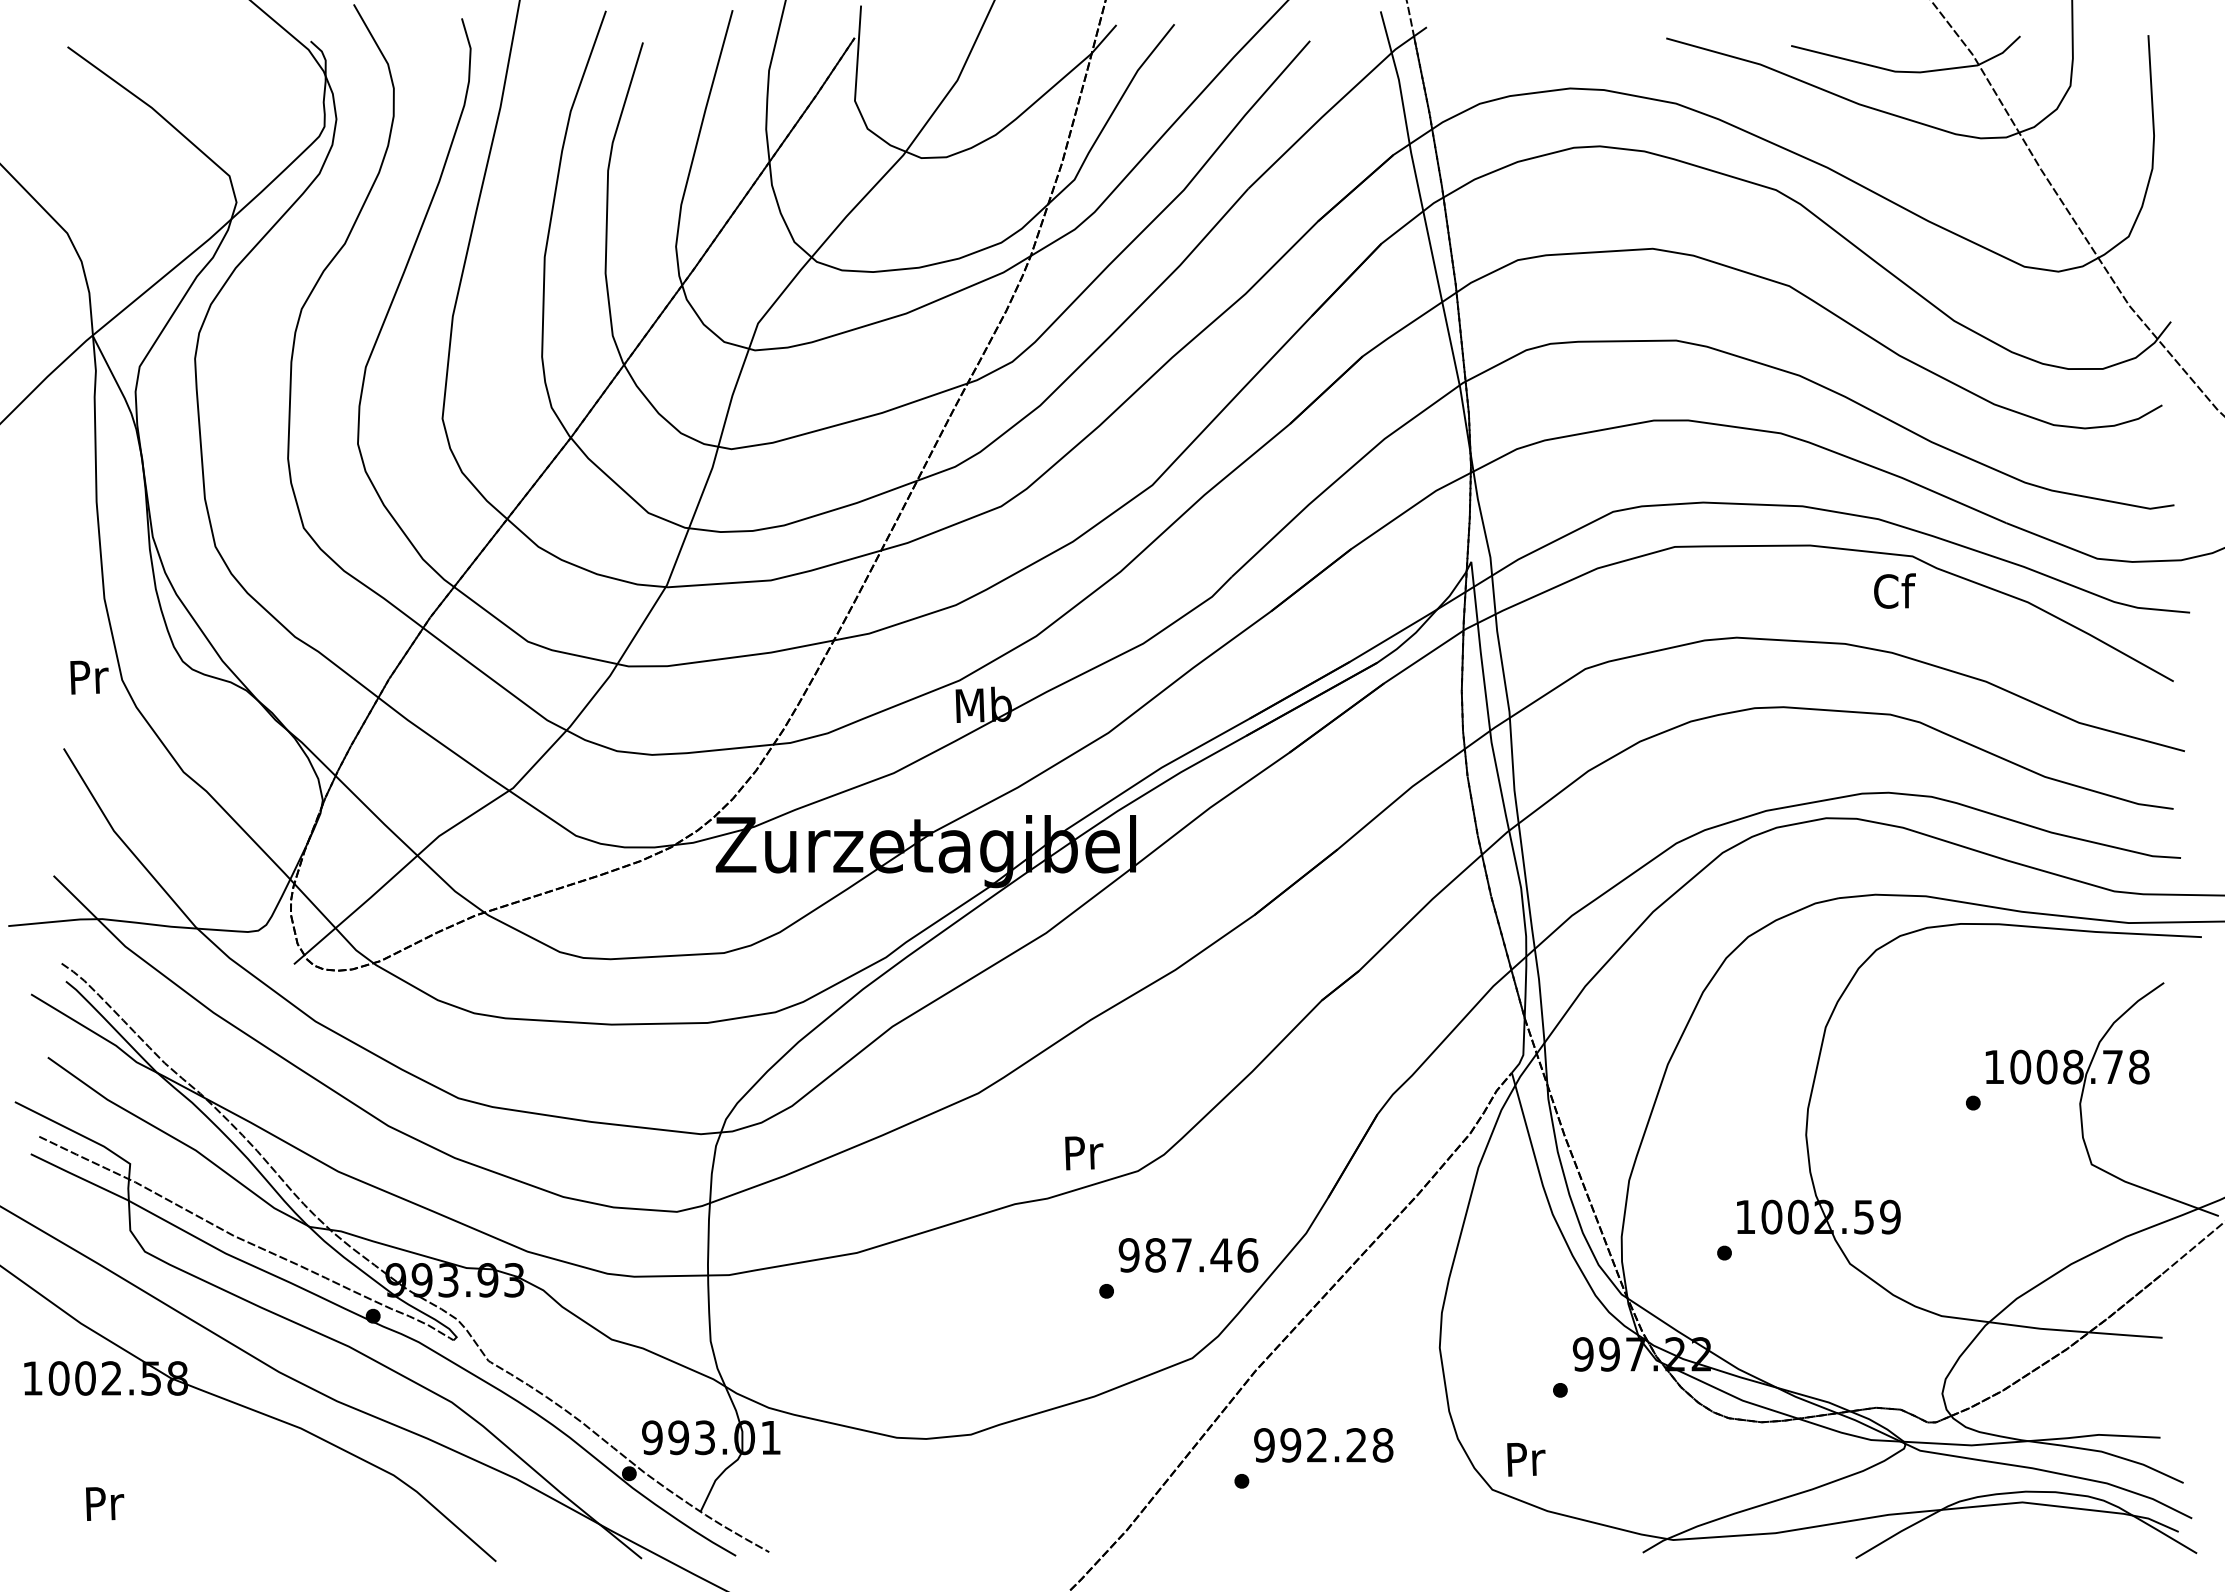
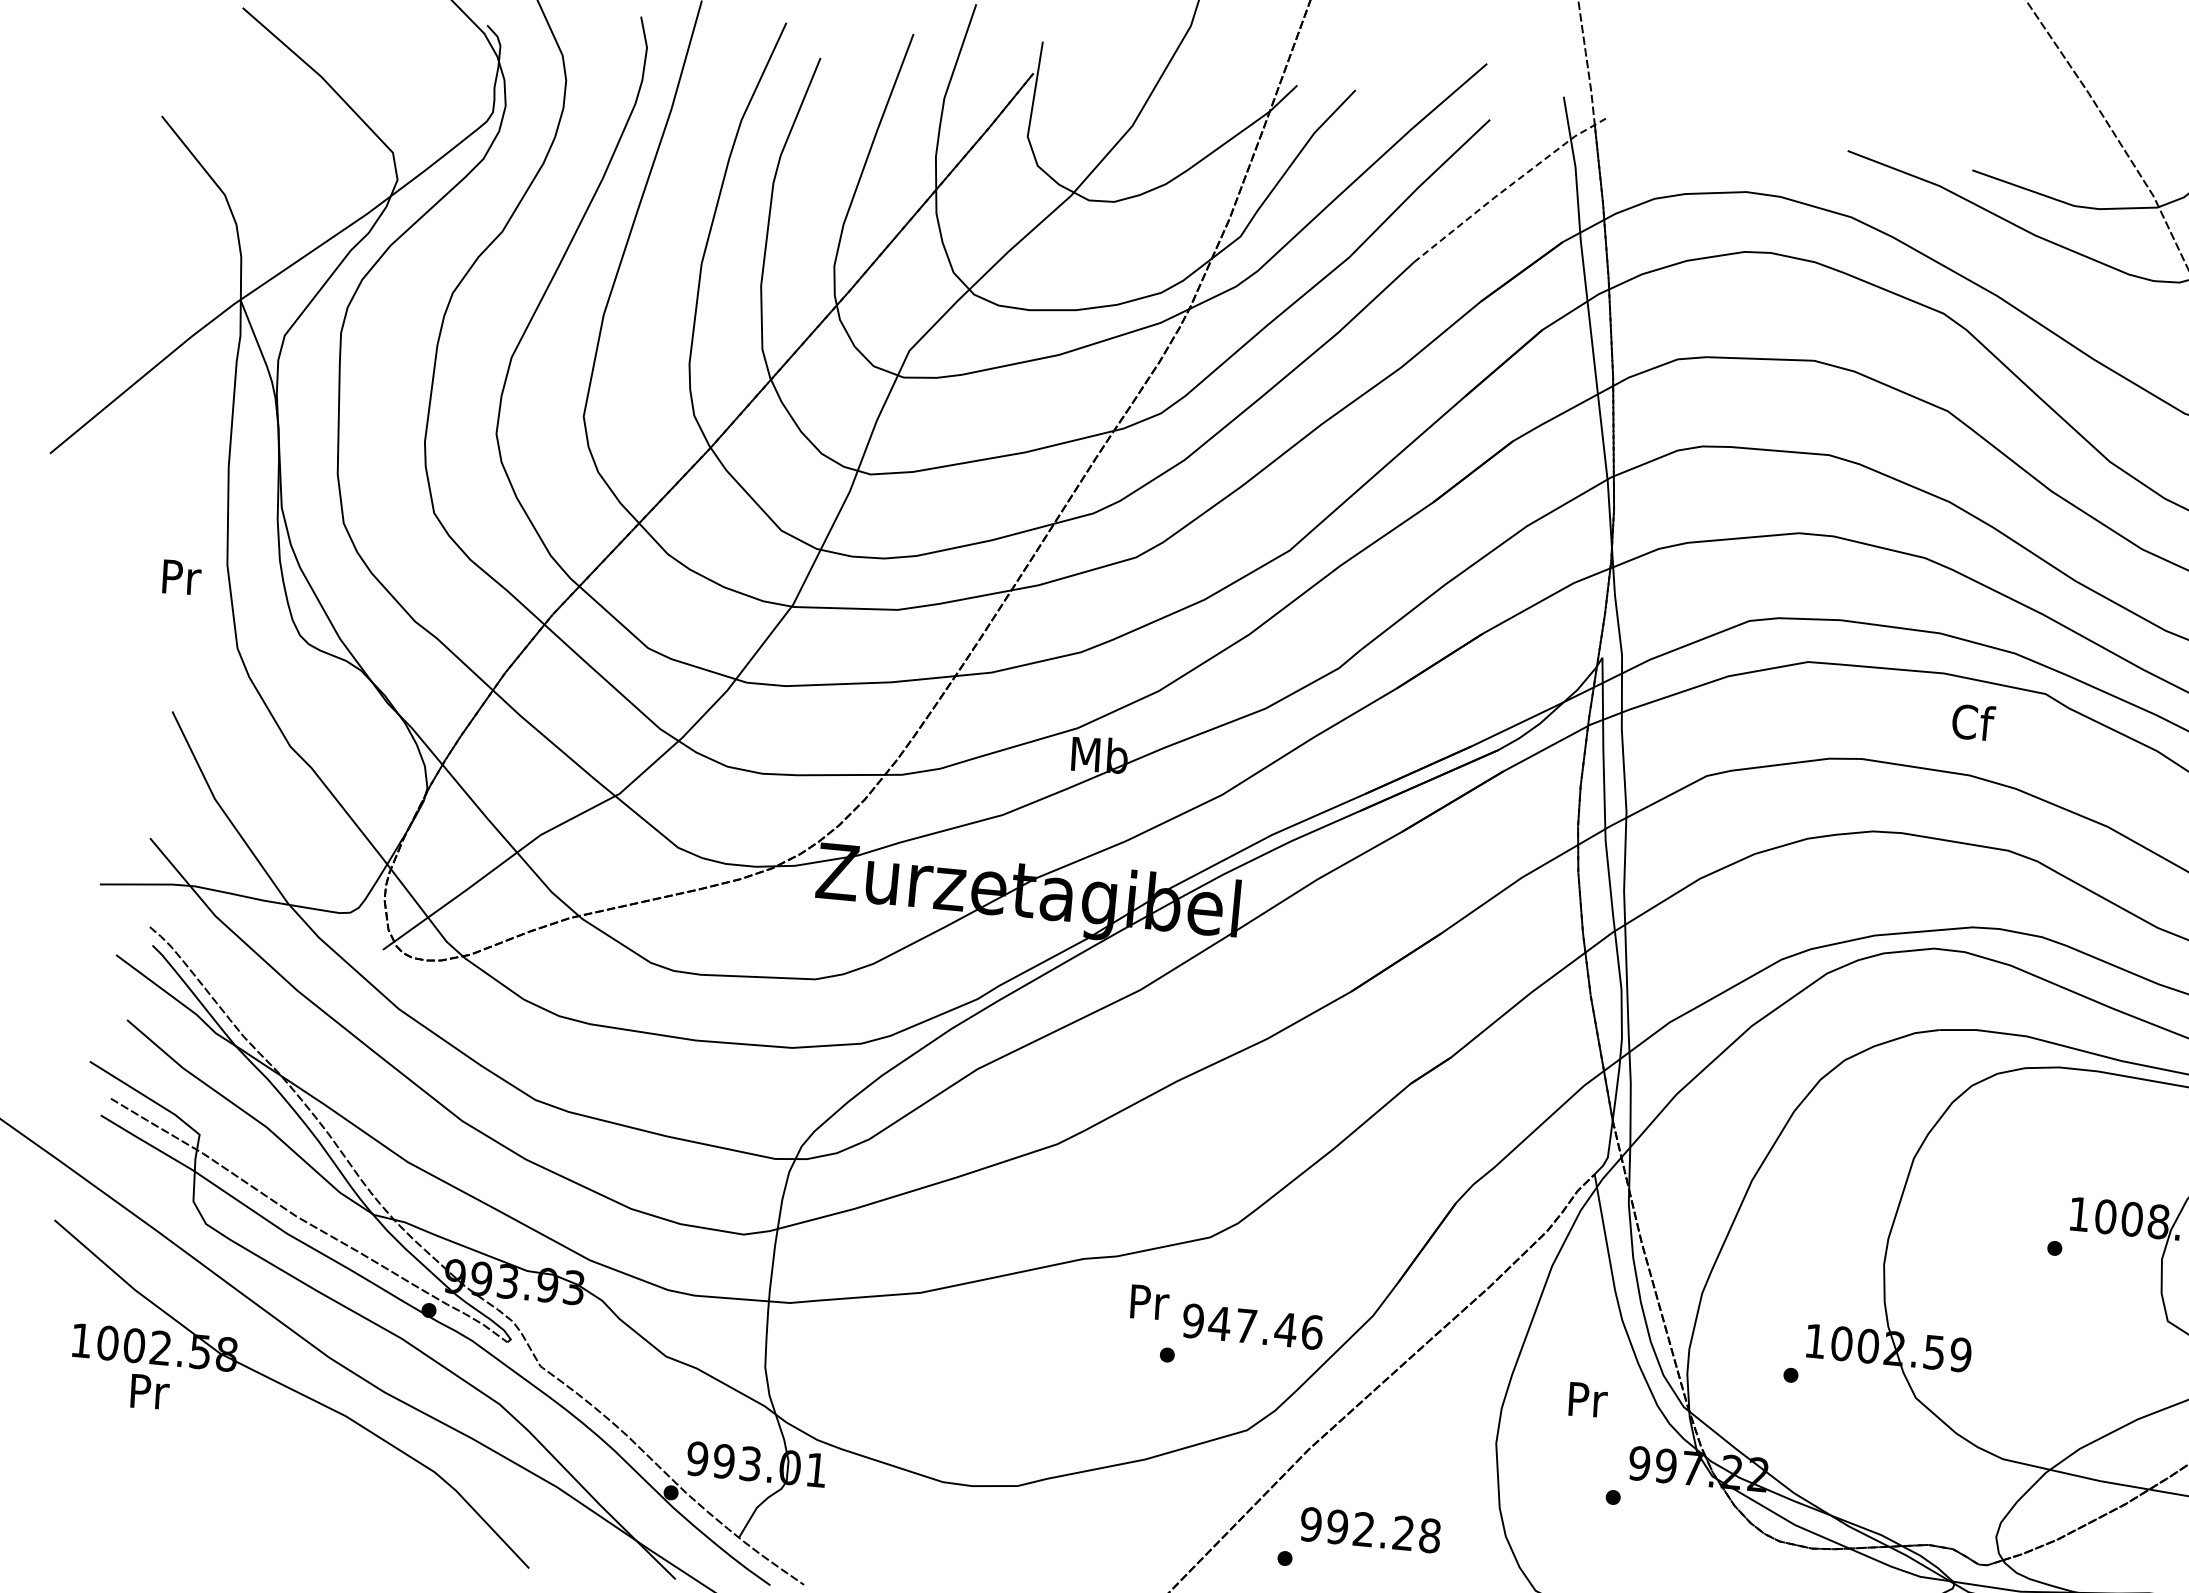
line: (1335, 104) -> (1509, 185), solid -> dashed
text: (1894, 590) -> (1973, 721), moved
text: (89, 677) -> (181, 577), moved
text: (1084, 1153) -> (1149, 1302), moved
text: (1155, 1255) -> (1219, 1323), 987.46 -> 947.46
text: (1526, 1459) -> (1588, 1400), moved
text: (105, 1503) -> (150, 1391), moved

